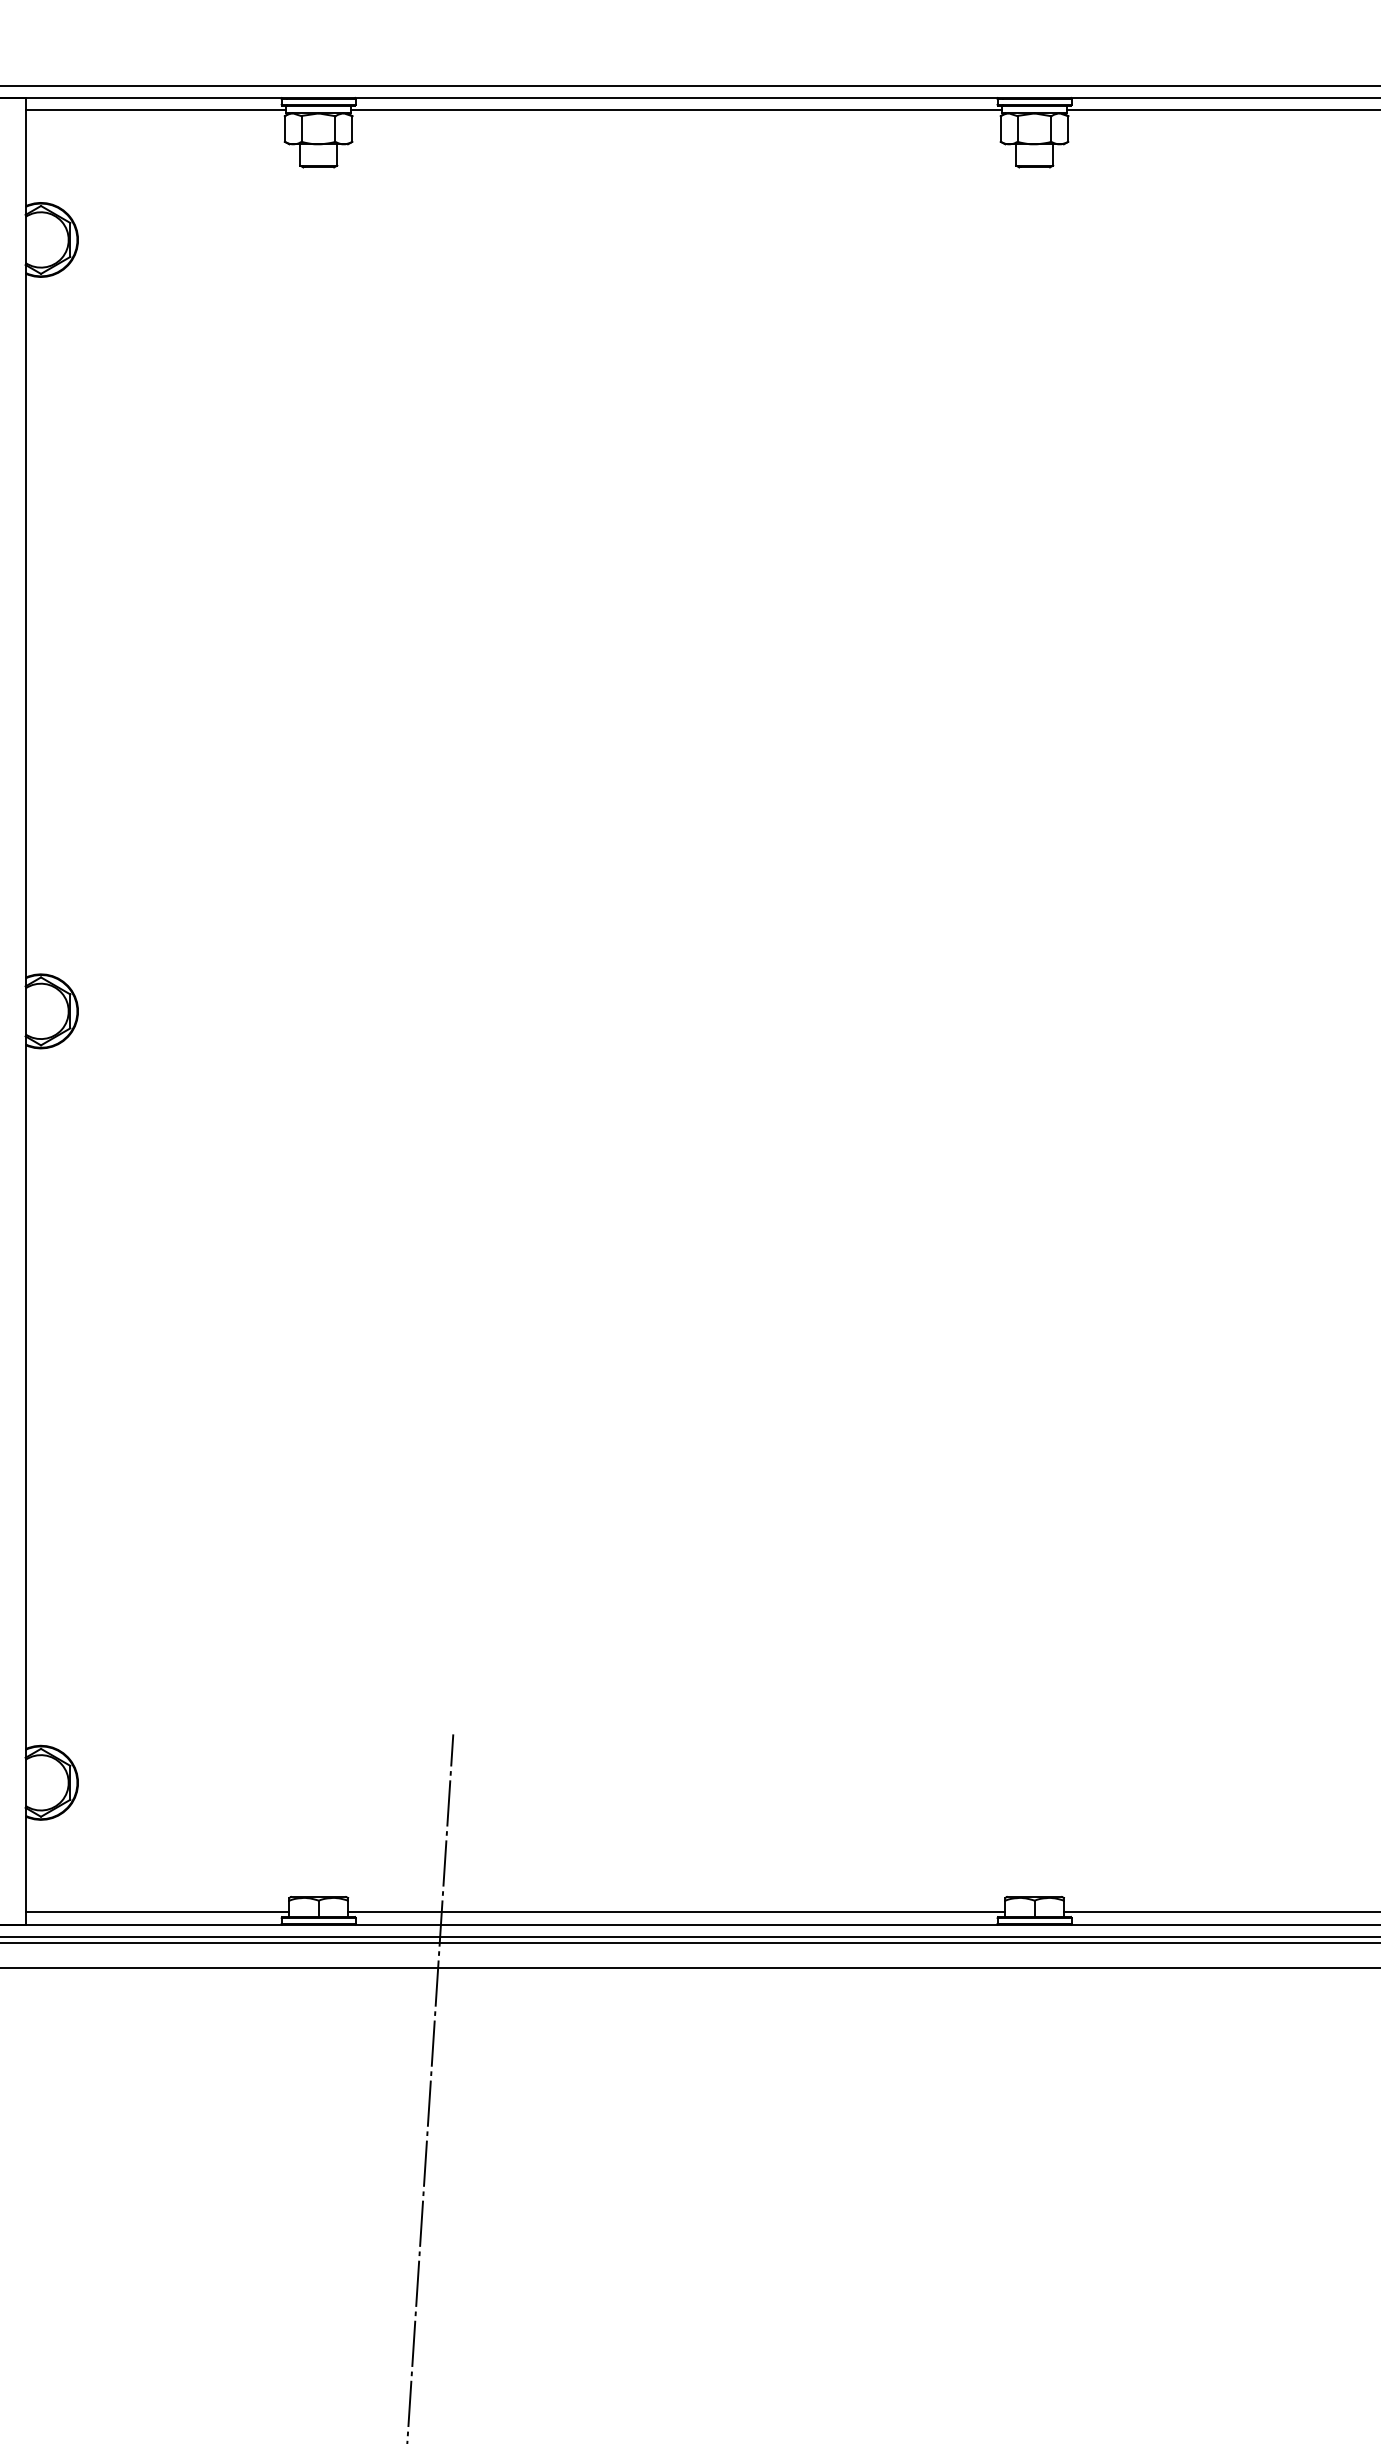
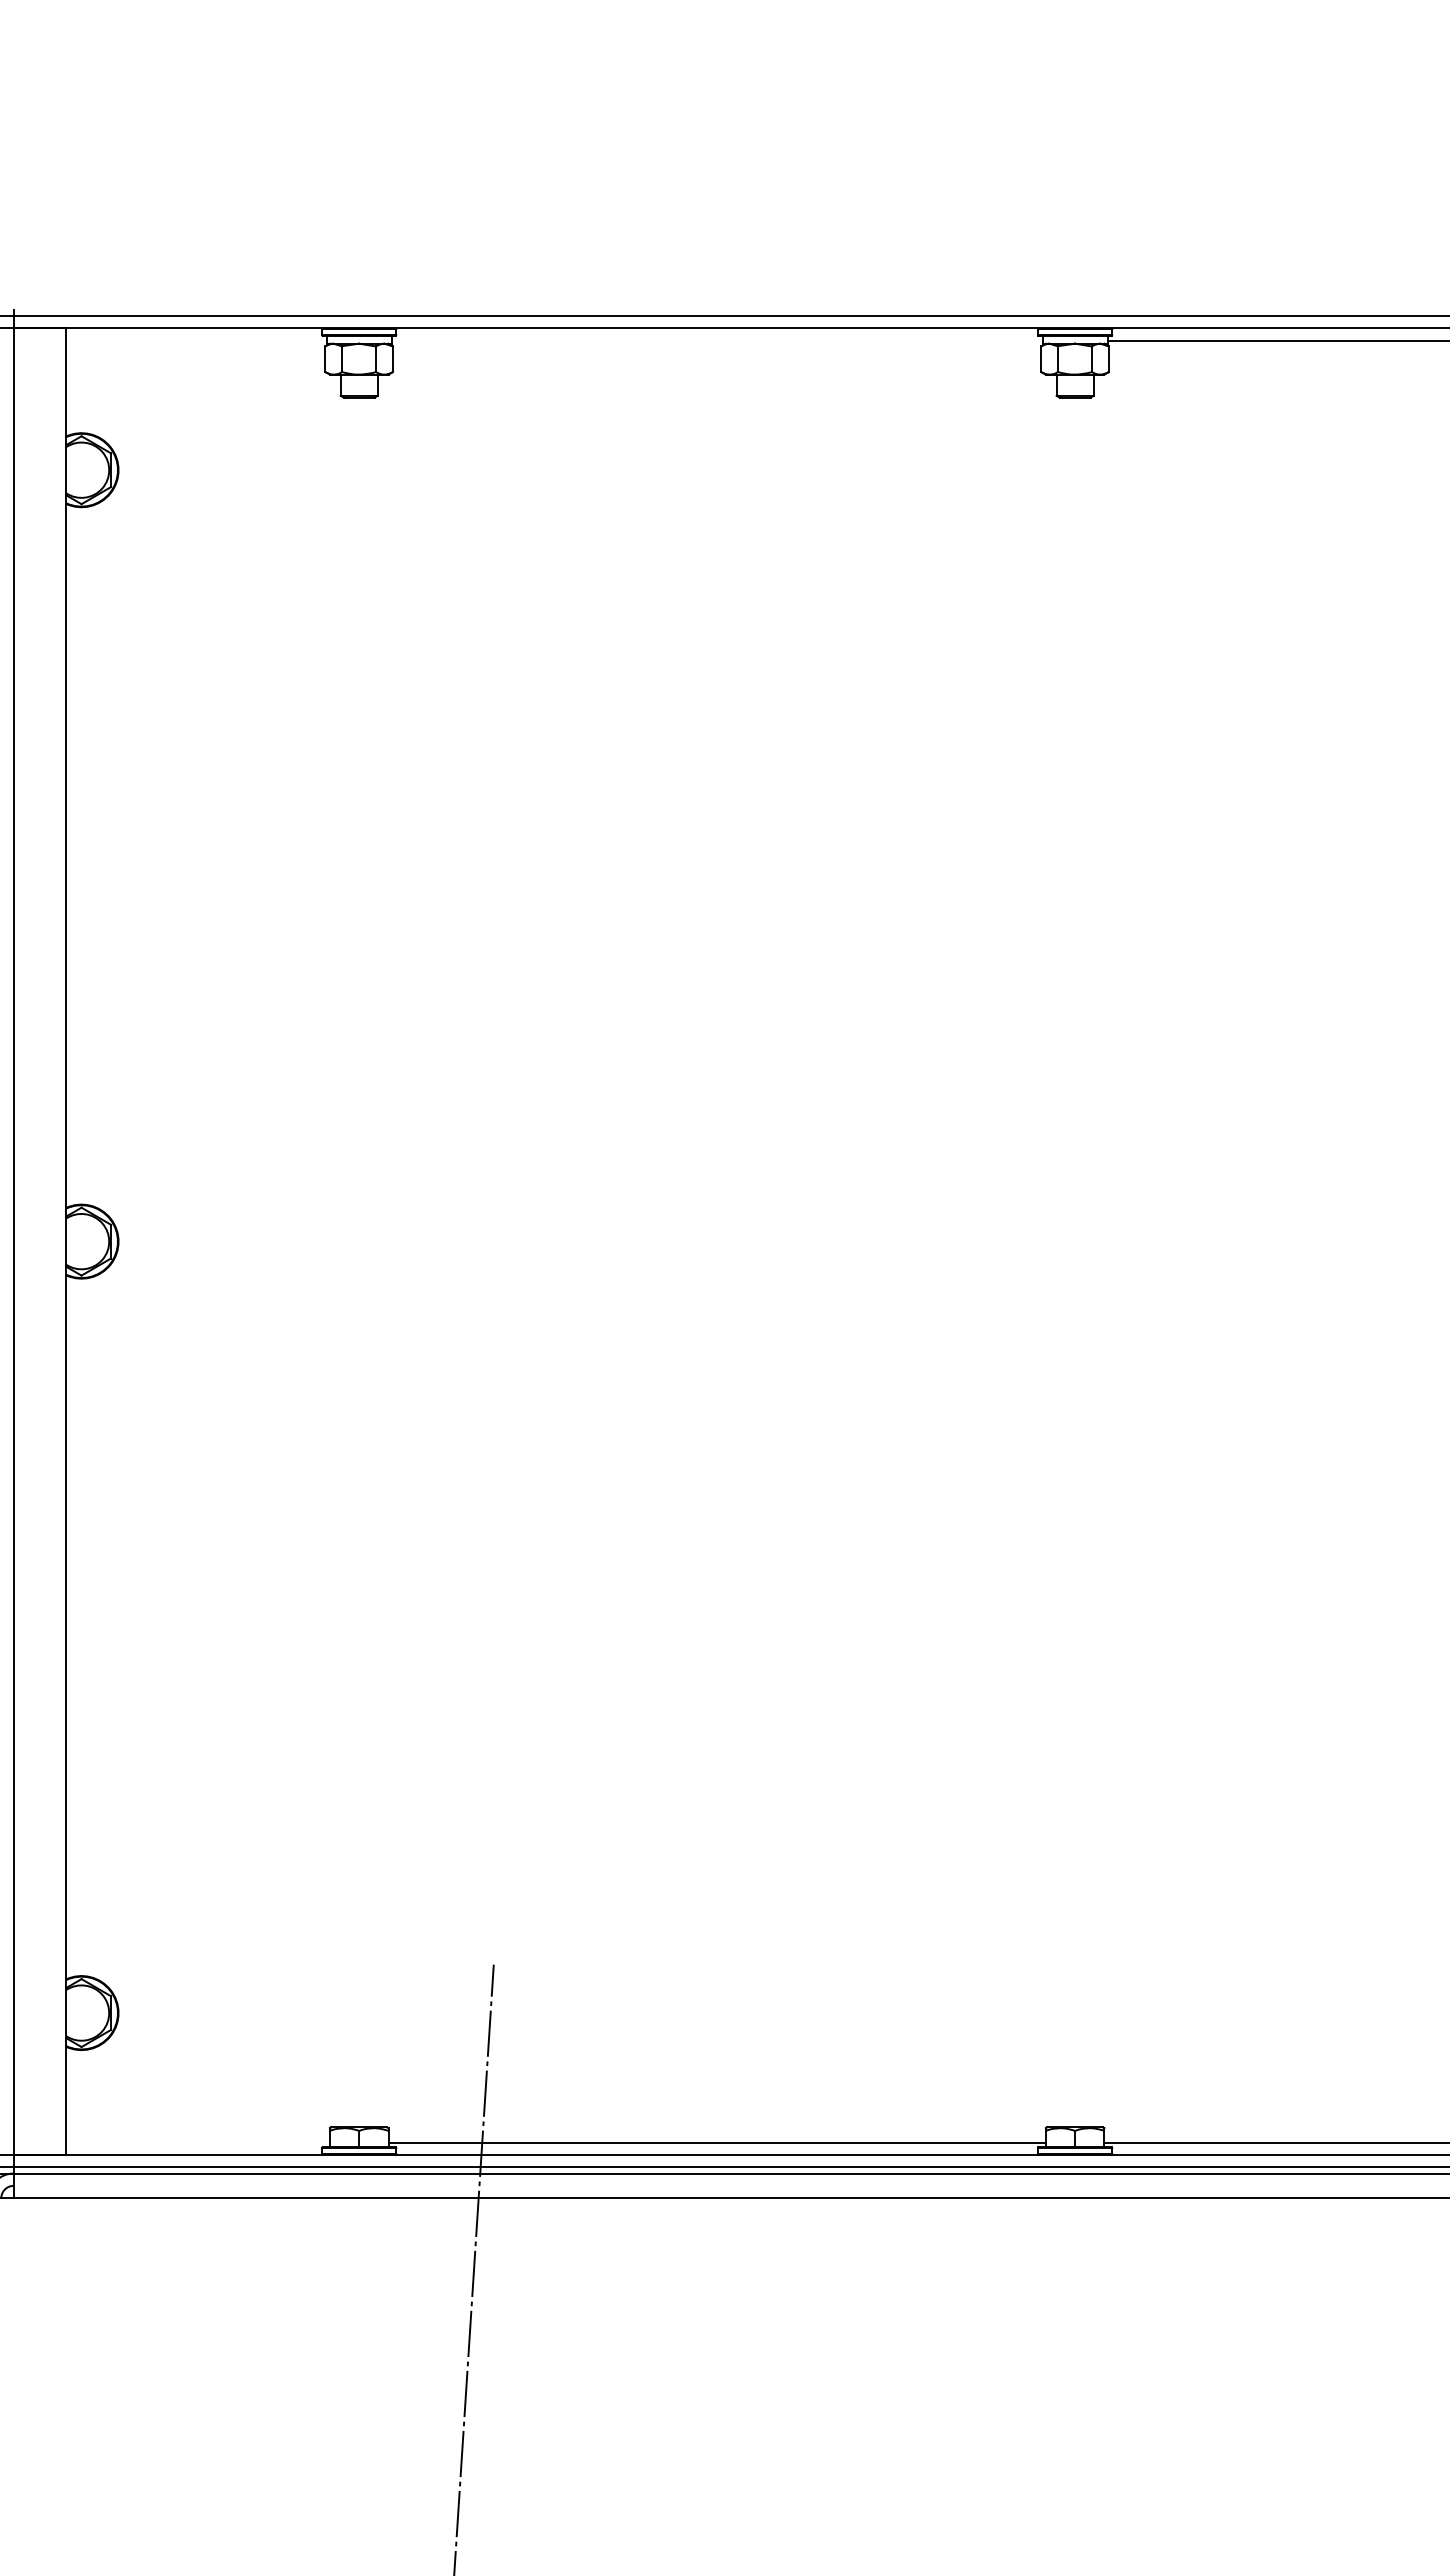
line: (155, 110) -> (196, 340), removed
line: (675, 110) -> (716, 340), removed
line: (156, 1912) -> (197, 2142), removed

